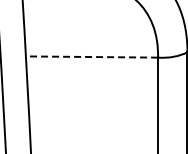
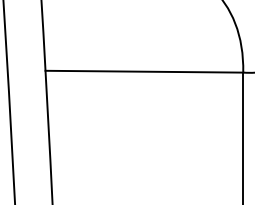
line: (91, 57) -> (143, 72), dashed -> solid

